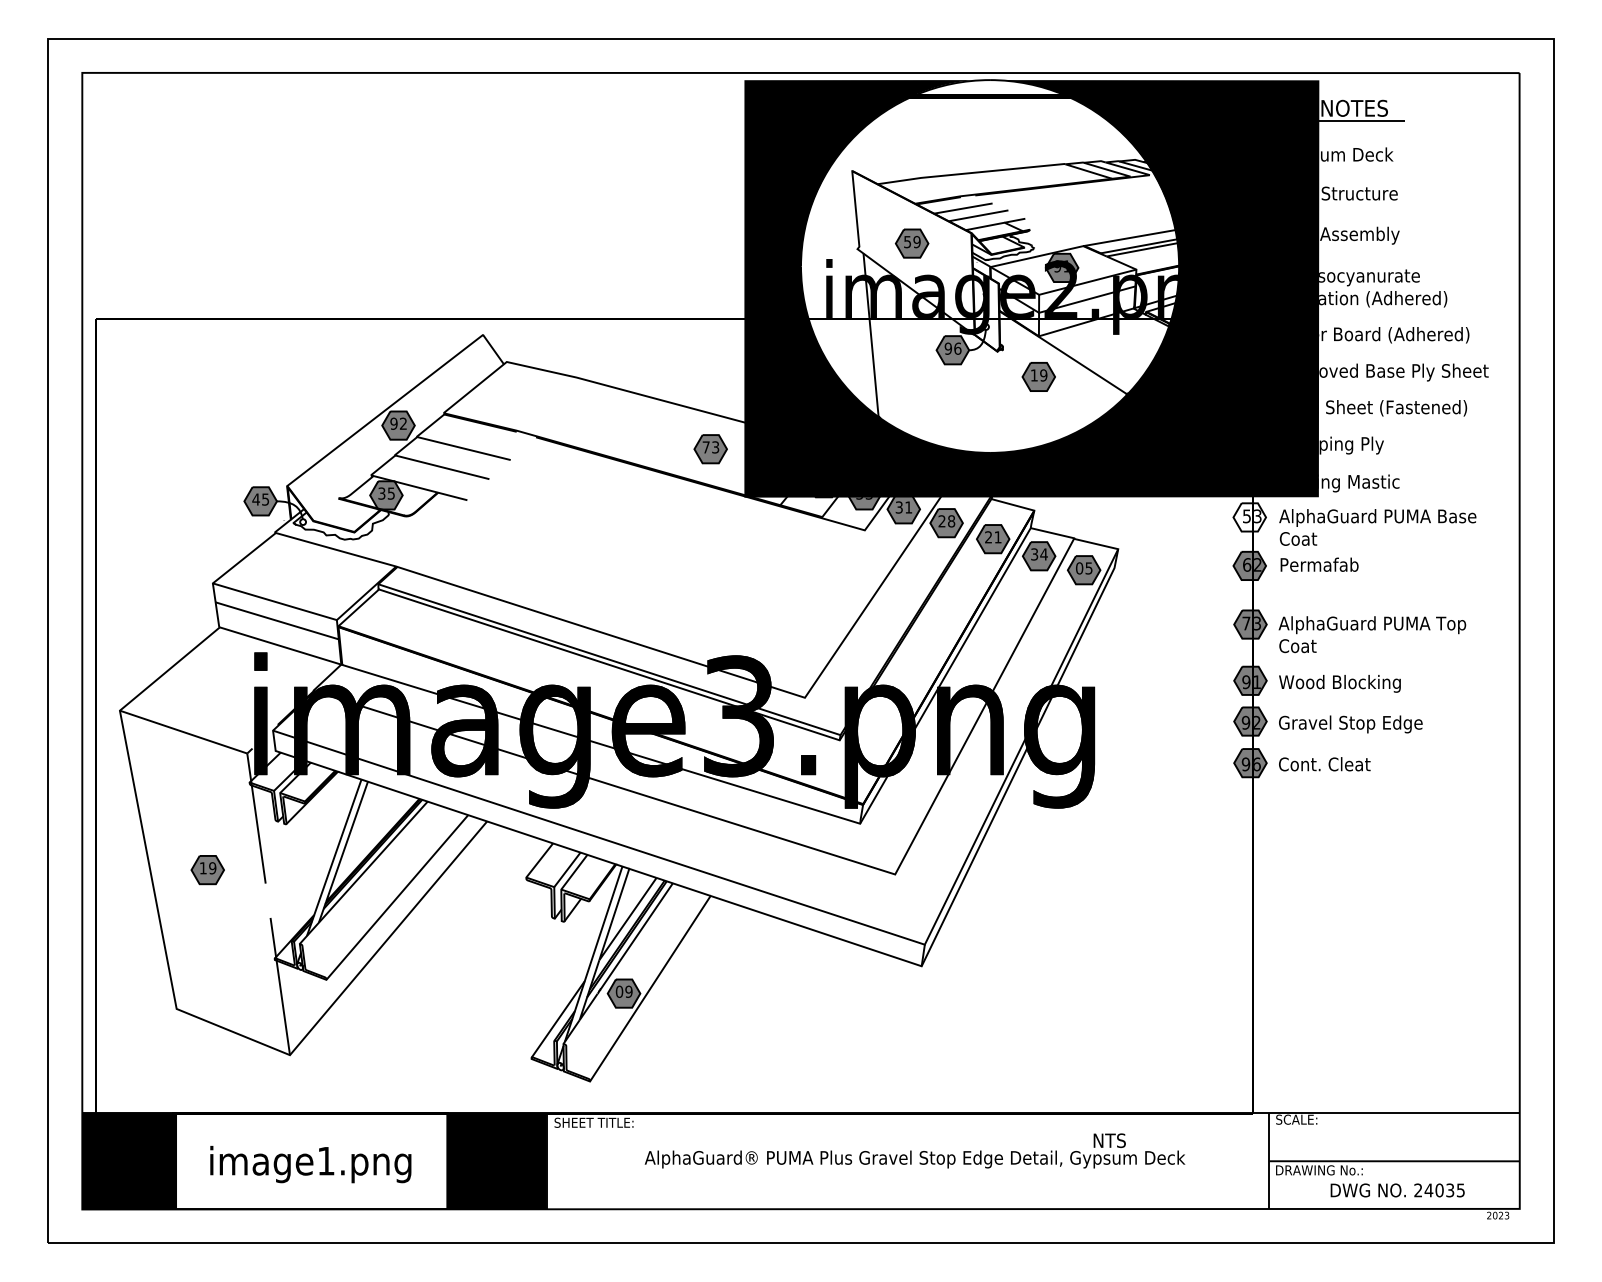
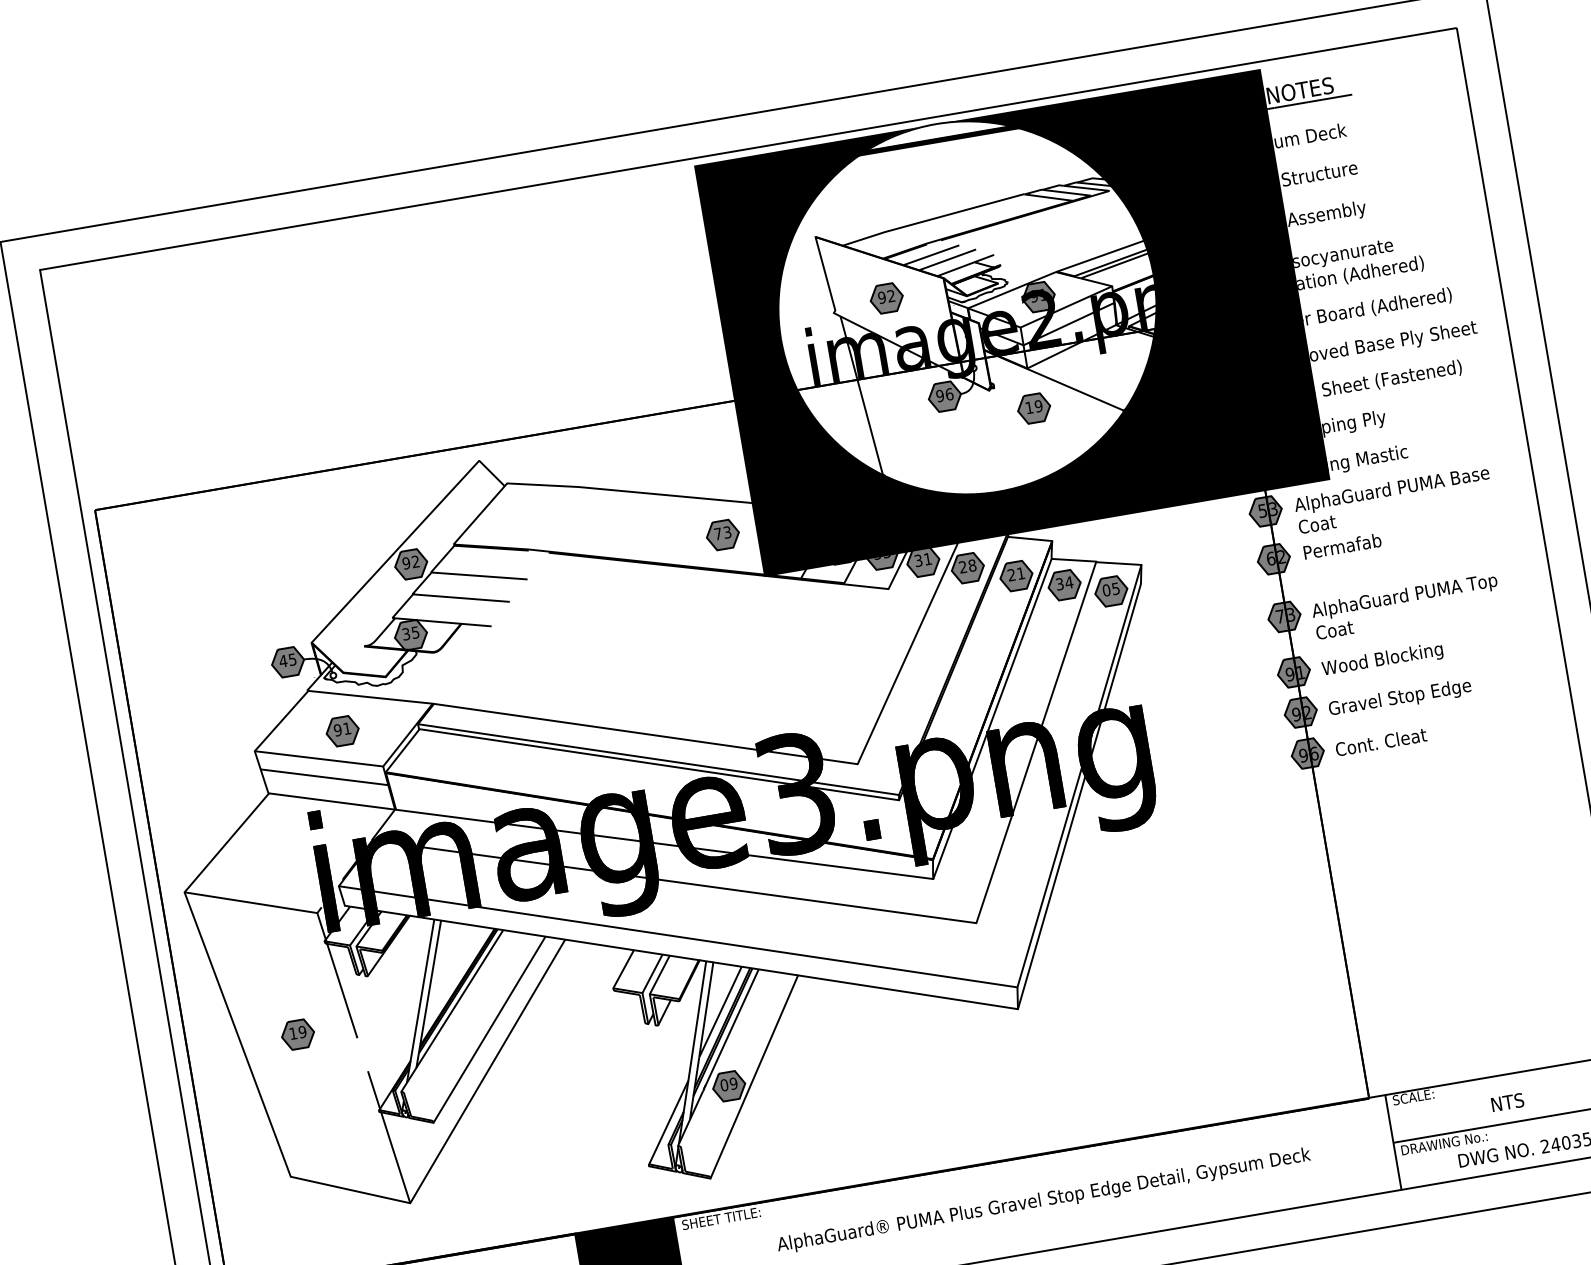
text: (912, 242) -> (886, 297), 59 -> 92
fill: (1249, 517) -> (1265, 511), added
part: (302, 578) -> (342, 731), added
text: (1109, 1140) -> (1507, 1102), moved

